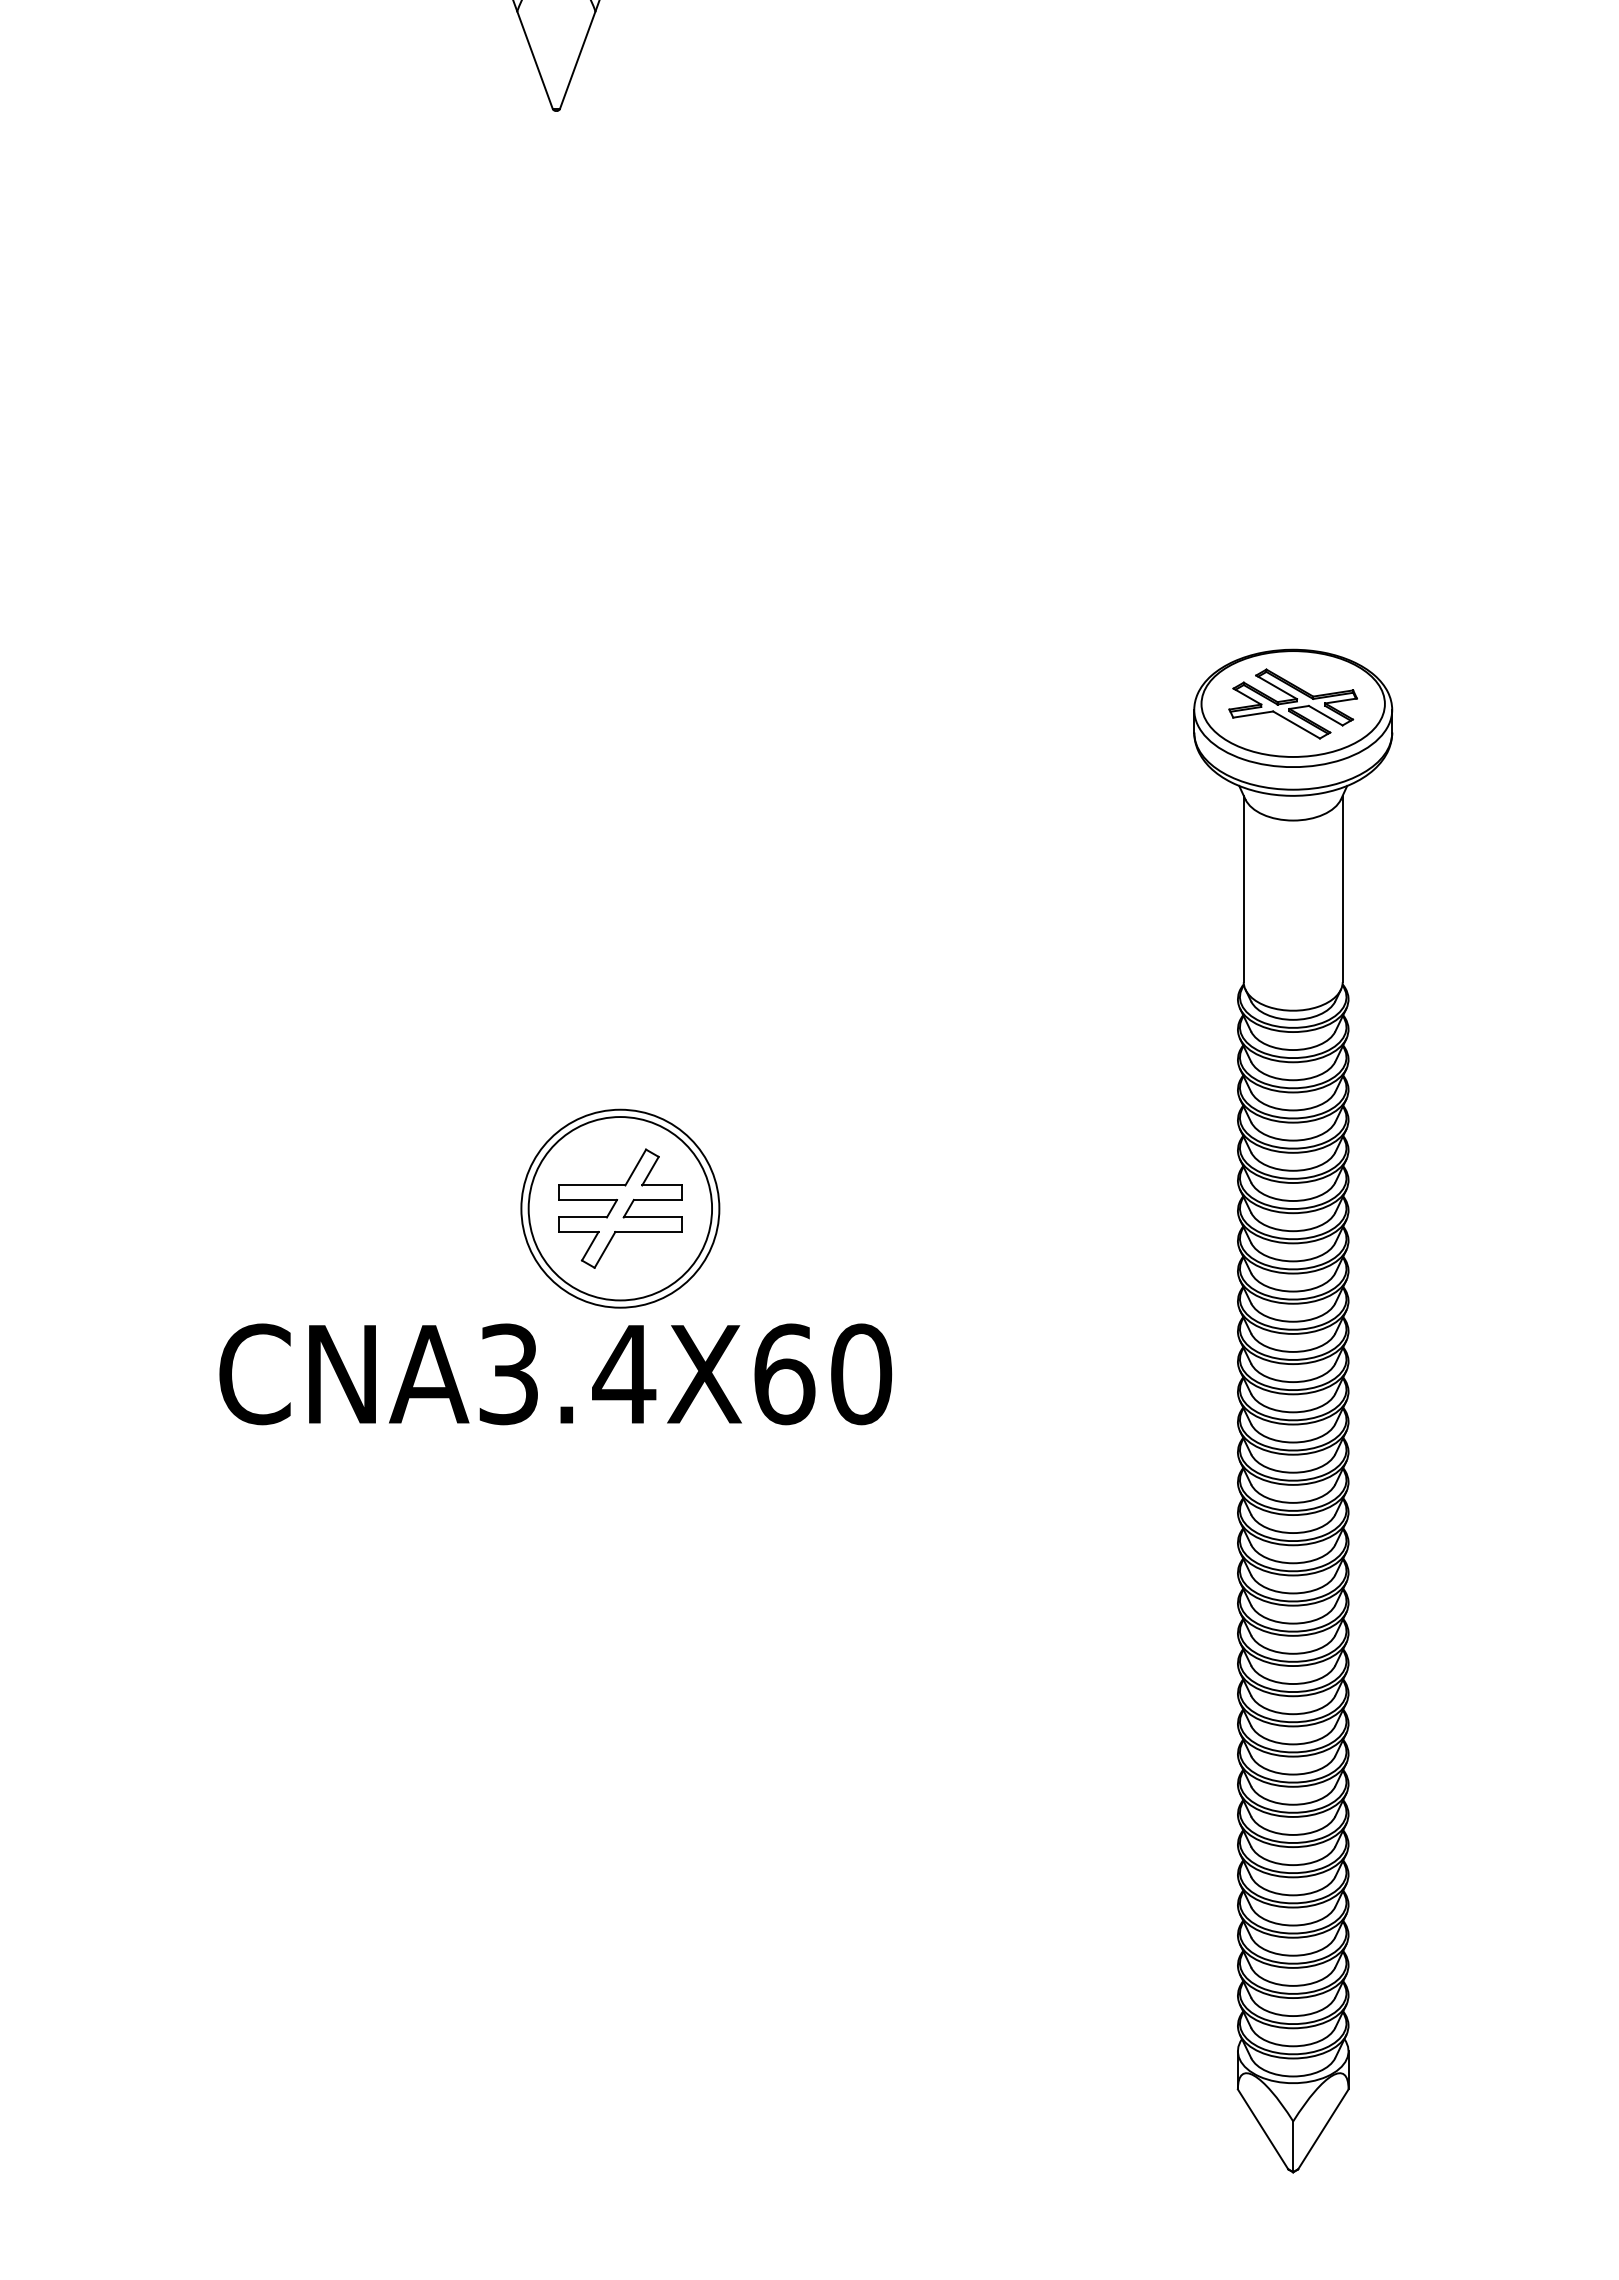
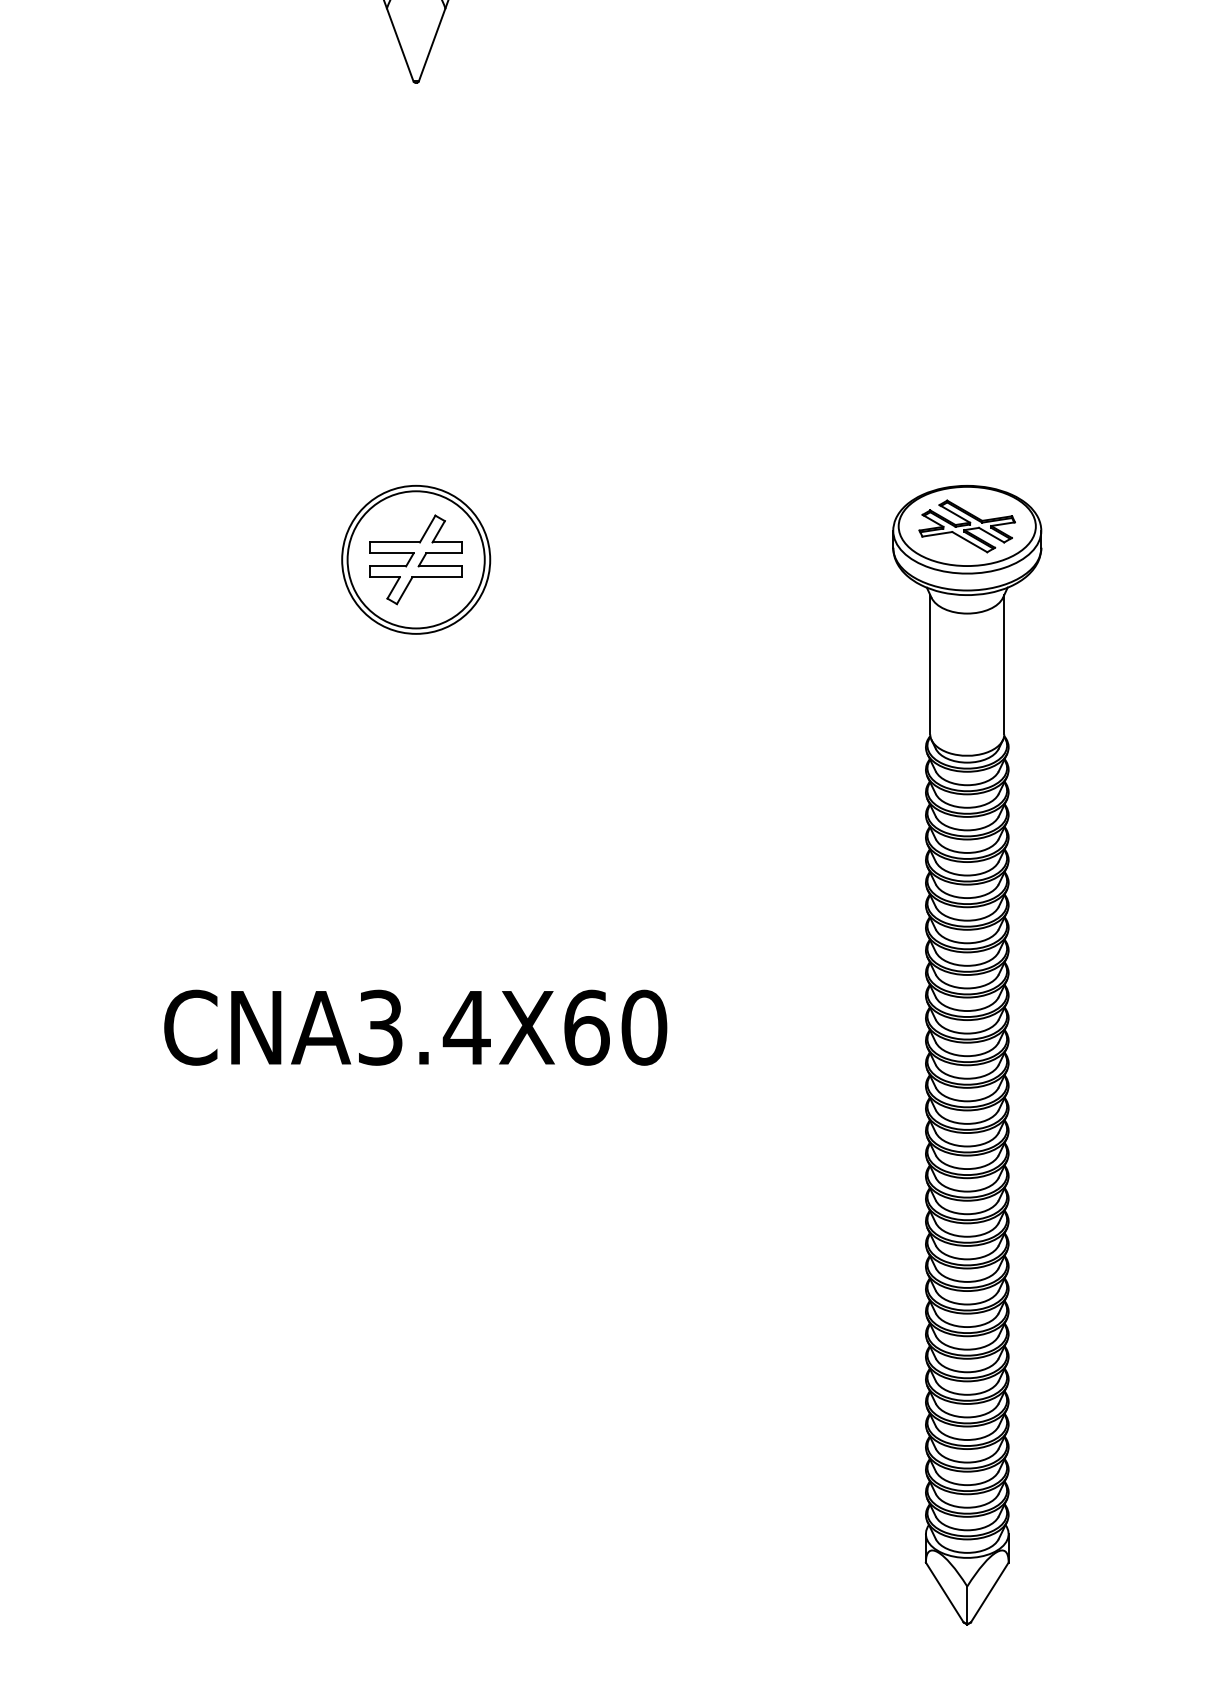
part: (620, 1208) -> (416, 559), moved

